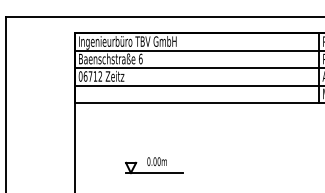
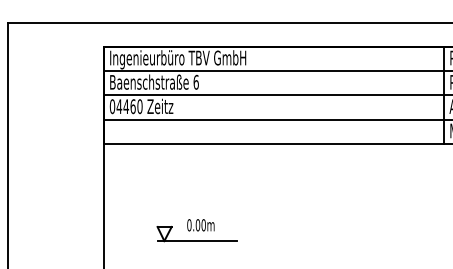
text: (92, 76) -> (128, 106), 06712 -> 04460
part: (154, 165) -> (197, 230), moved

